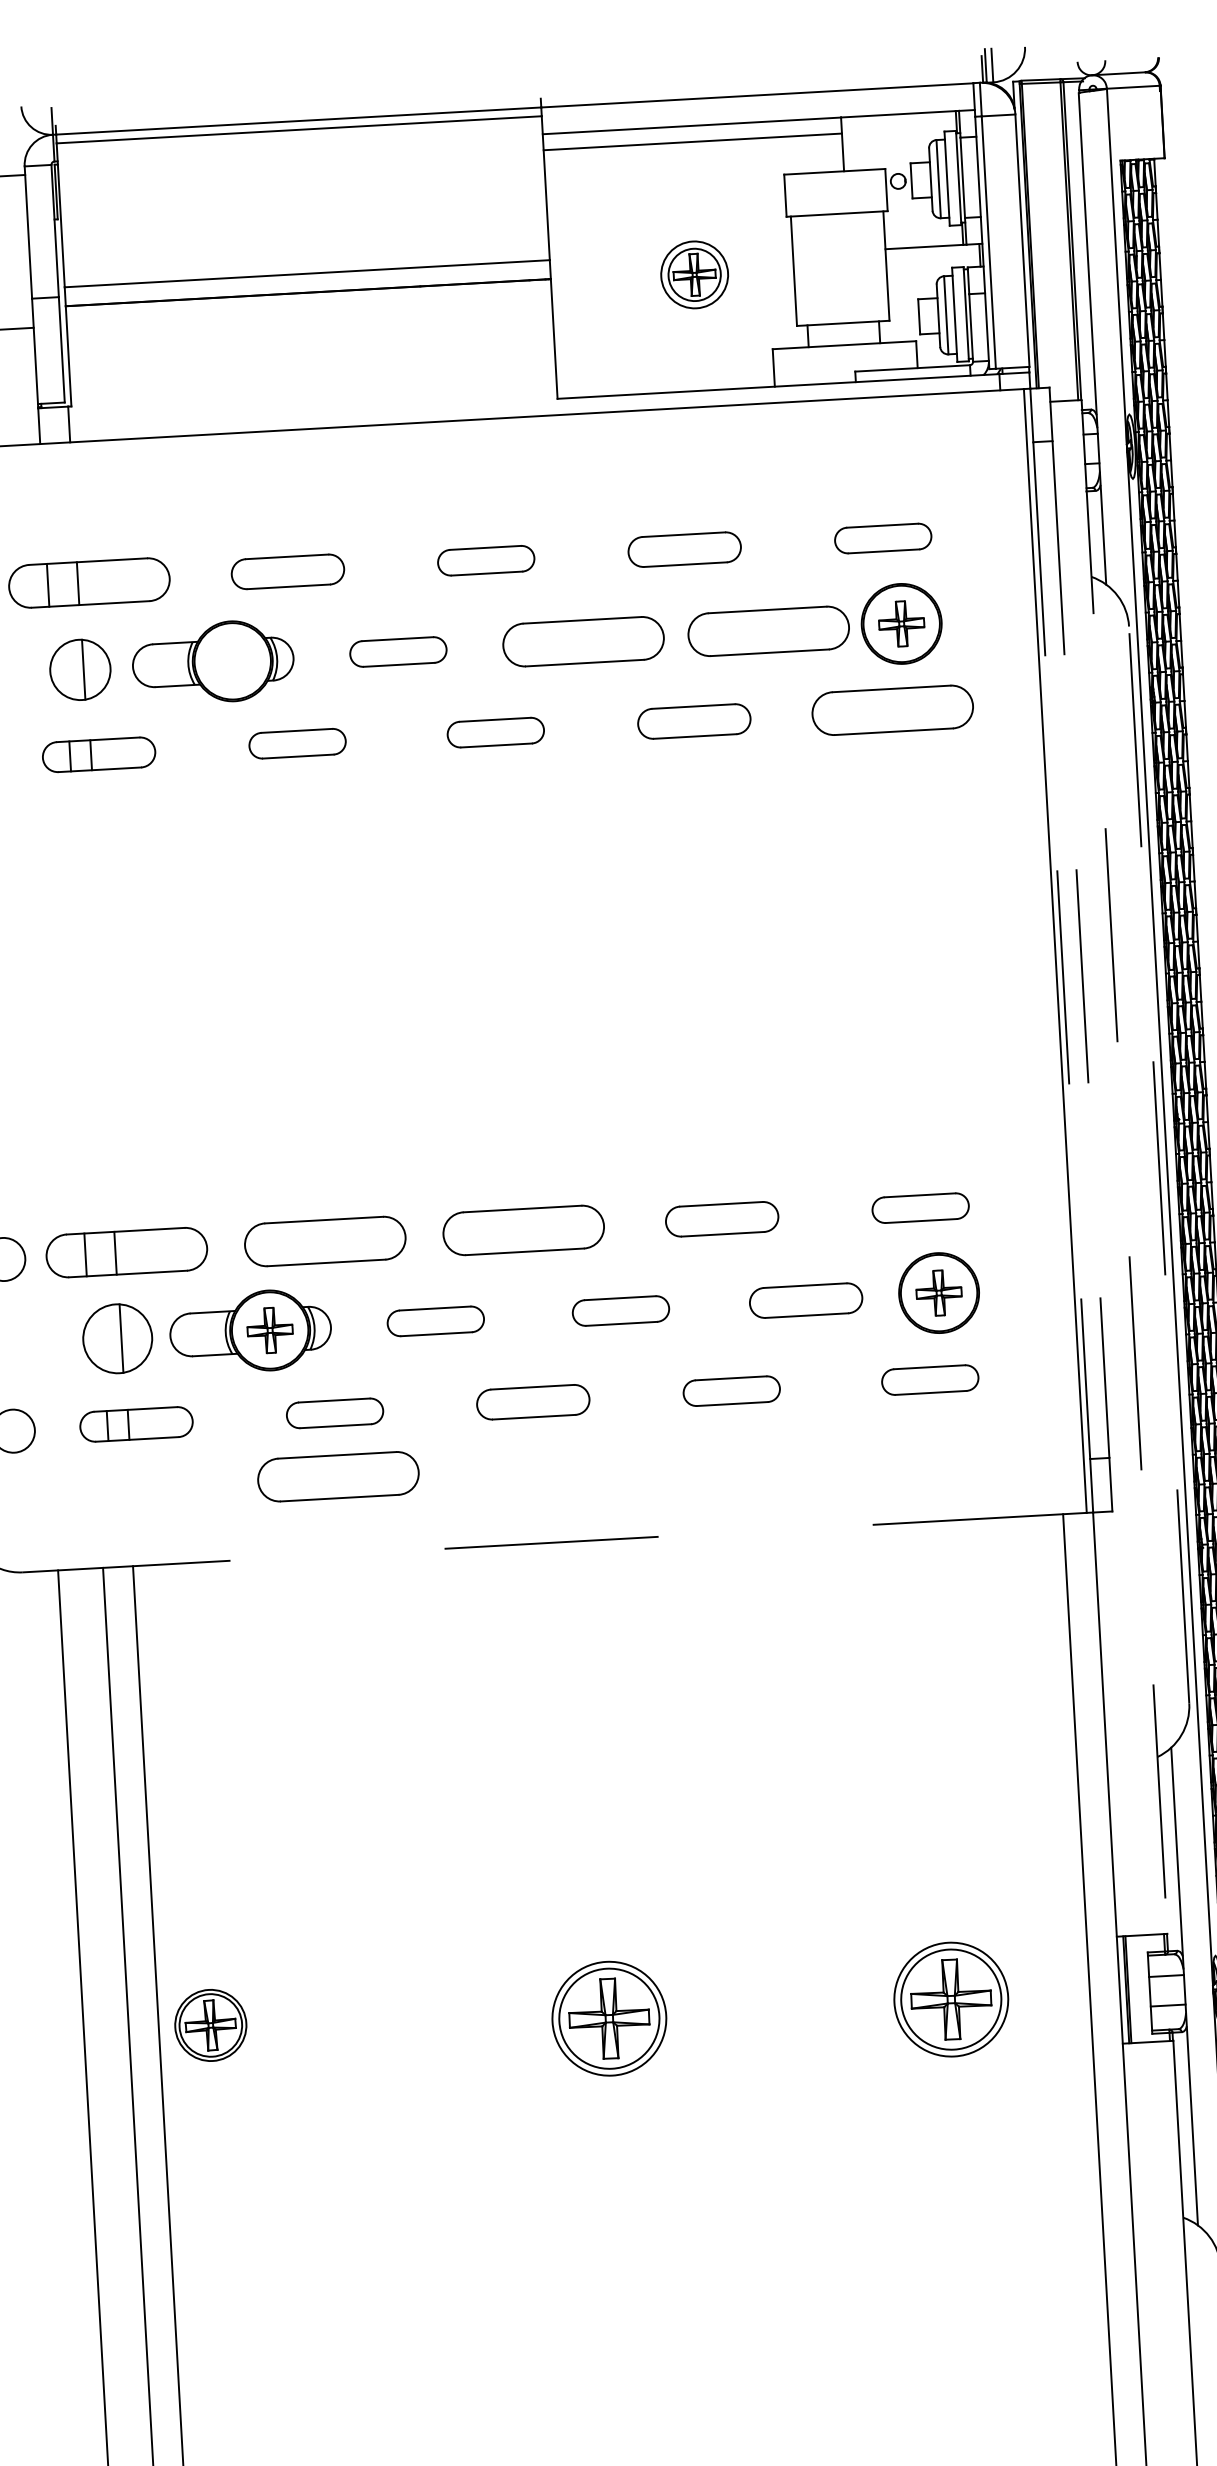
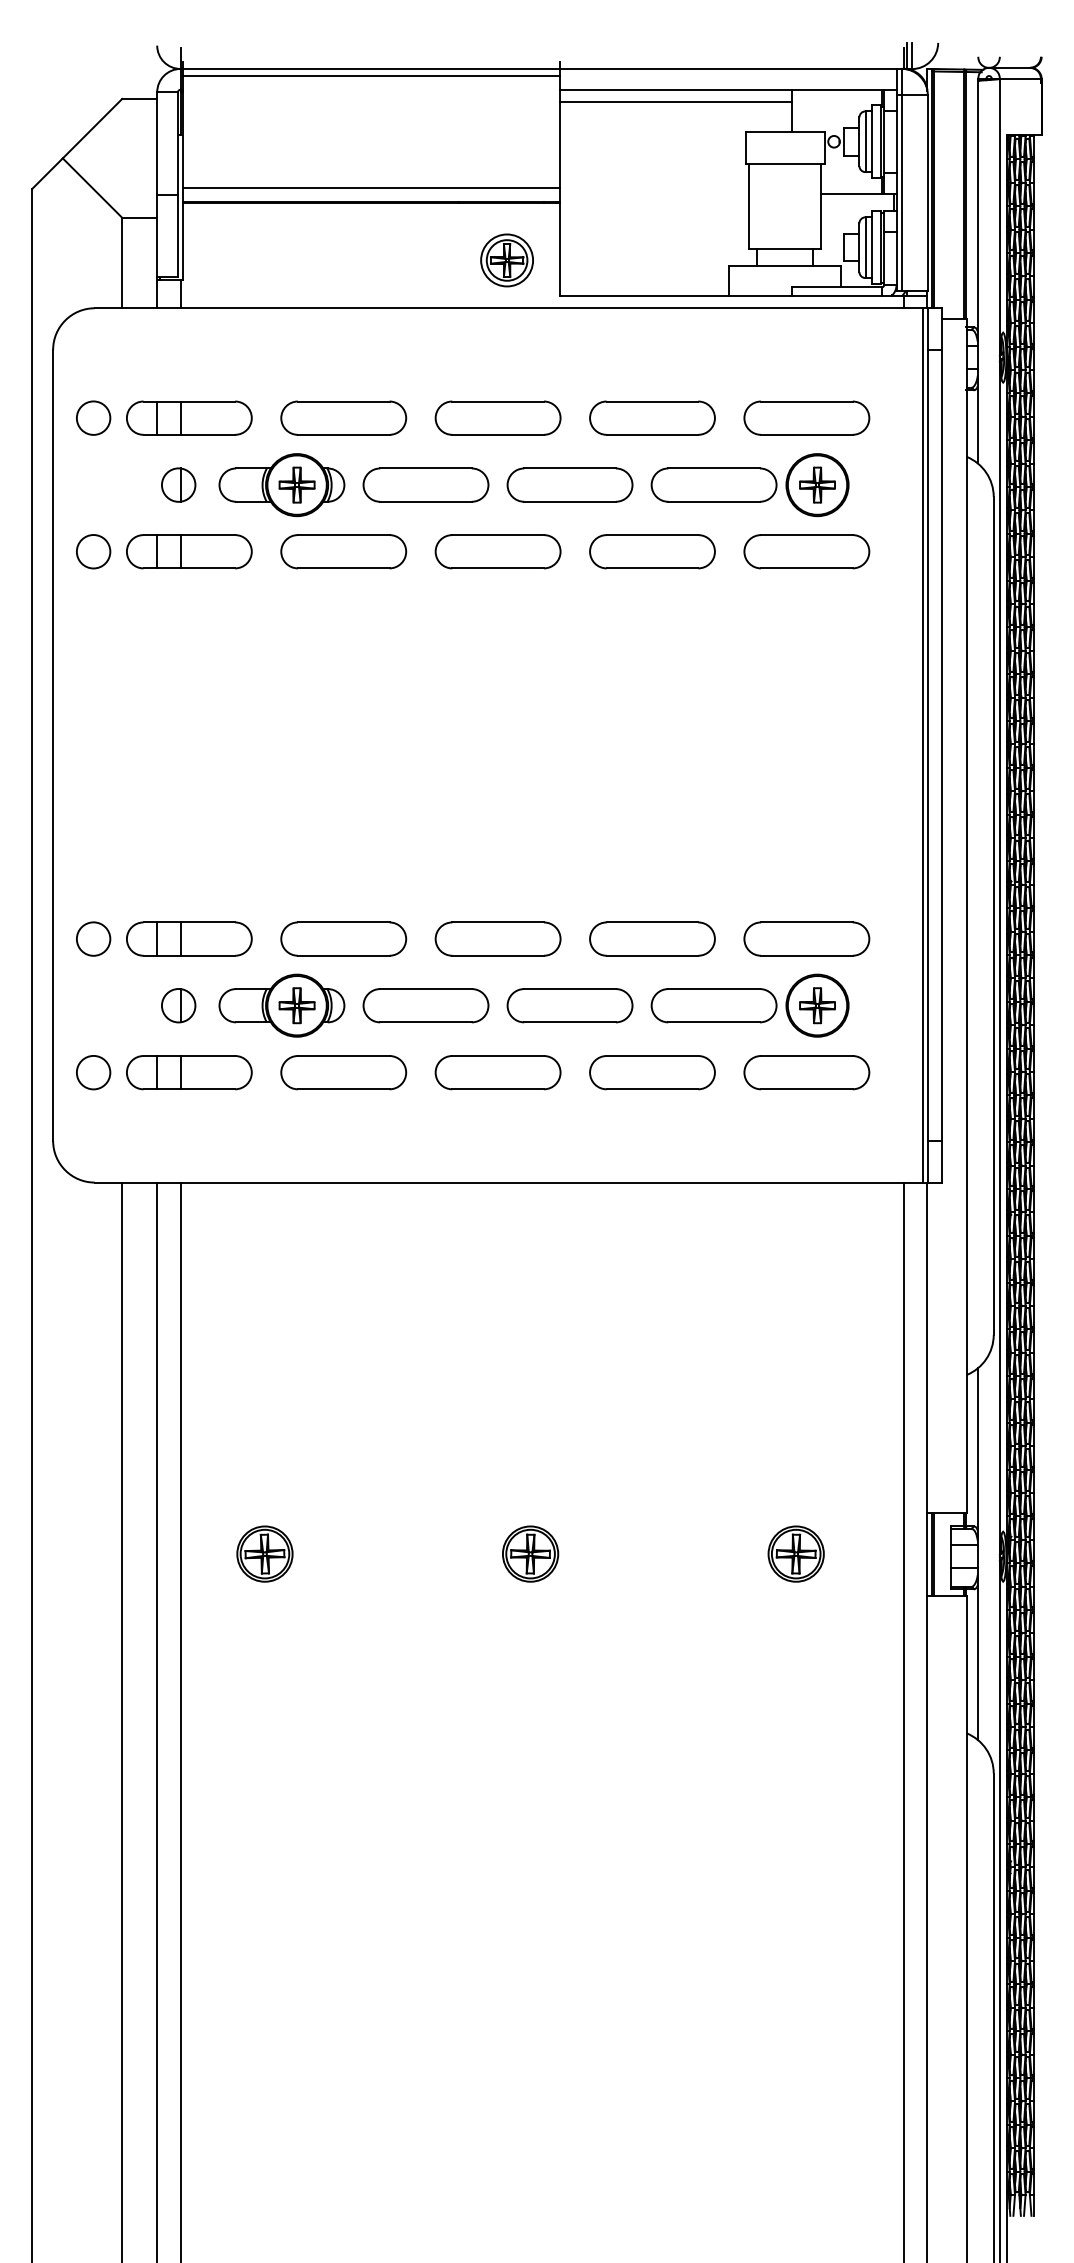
part: (693, 275) -> (506, 260), moved
part: (882, 537) -> (806, 417), size x1.67
part: (684, 548) -> (652, 417), size x1.43
part: (485, 560) -> (497, 417), size x1.67
part: (287, 571) -> (343, 417), size x1.43
part: (397, 651) -> (425, 484), size x1.67
part: (231, 660) -> (296, 484), added
part: (80, 669) -> (178, 484), size x0.71
part: (694, 721) -> (652, 551), size x1.43
part: (495, 732) -> (497, 551), size x1.67
part: (297, 743) -> (343, 551), size x1.67
part: (99, 754) -> (189, 551), size x1.43
line: (1081, 949) -> (942, 745), dashed -> solid
line: (1061, 950) -> (927, 745), dashed -> solid
line: (1158, 1164) -> (993, 915), dashed -> solid
line: (1124, 1166) -> (966, 915), dashed -> solid
part: (920, 1207) -> (806, 938), size x1.67
part: (722, 1218) -> (652, 938), size x1.43
part: (805, 1300) -> (713, 1005), size x1.43
part: (620, 1310) -> (569, 1005), size x1.67
part: (435, 1320) -> (425, 1005), size x1.67
part: (117, 1338) -> (178, 1005), size x0.62
part: (929, 1379) -> (806, 1072), size x1.67
part: (731, 1390) -> (652, 1072), size x1.67
part: (532, 1401) -> (497, 1072), size x1.43
part: (334, 1413) -> (343, 1072), size x1.67
part: (136, 1424) -> (189, 1072), size x1.43
part: (338, 1475) -> (343, 1121), removed
line: (554, 1542) -> (508, 1182), dashed -> solid
part: (950, 1998) -> (795, 1553), size x0.62
part: (609, 2017) -> (530, 1553), size x0.62
part: (210, 2024) -> (264, 1553), moved

